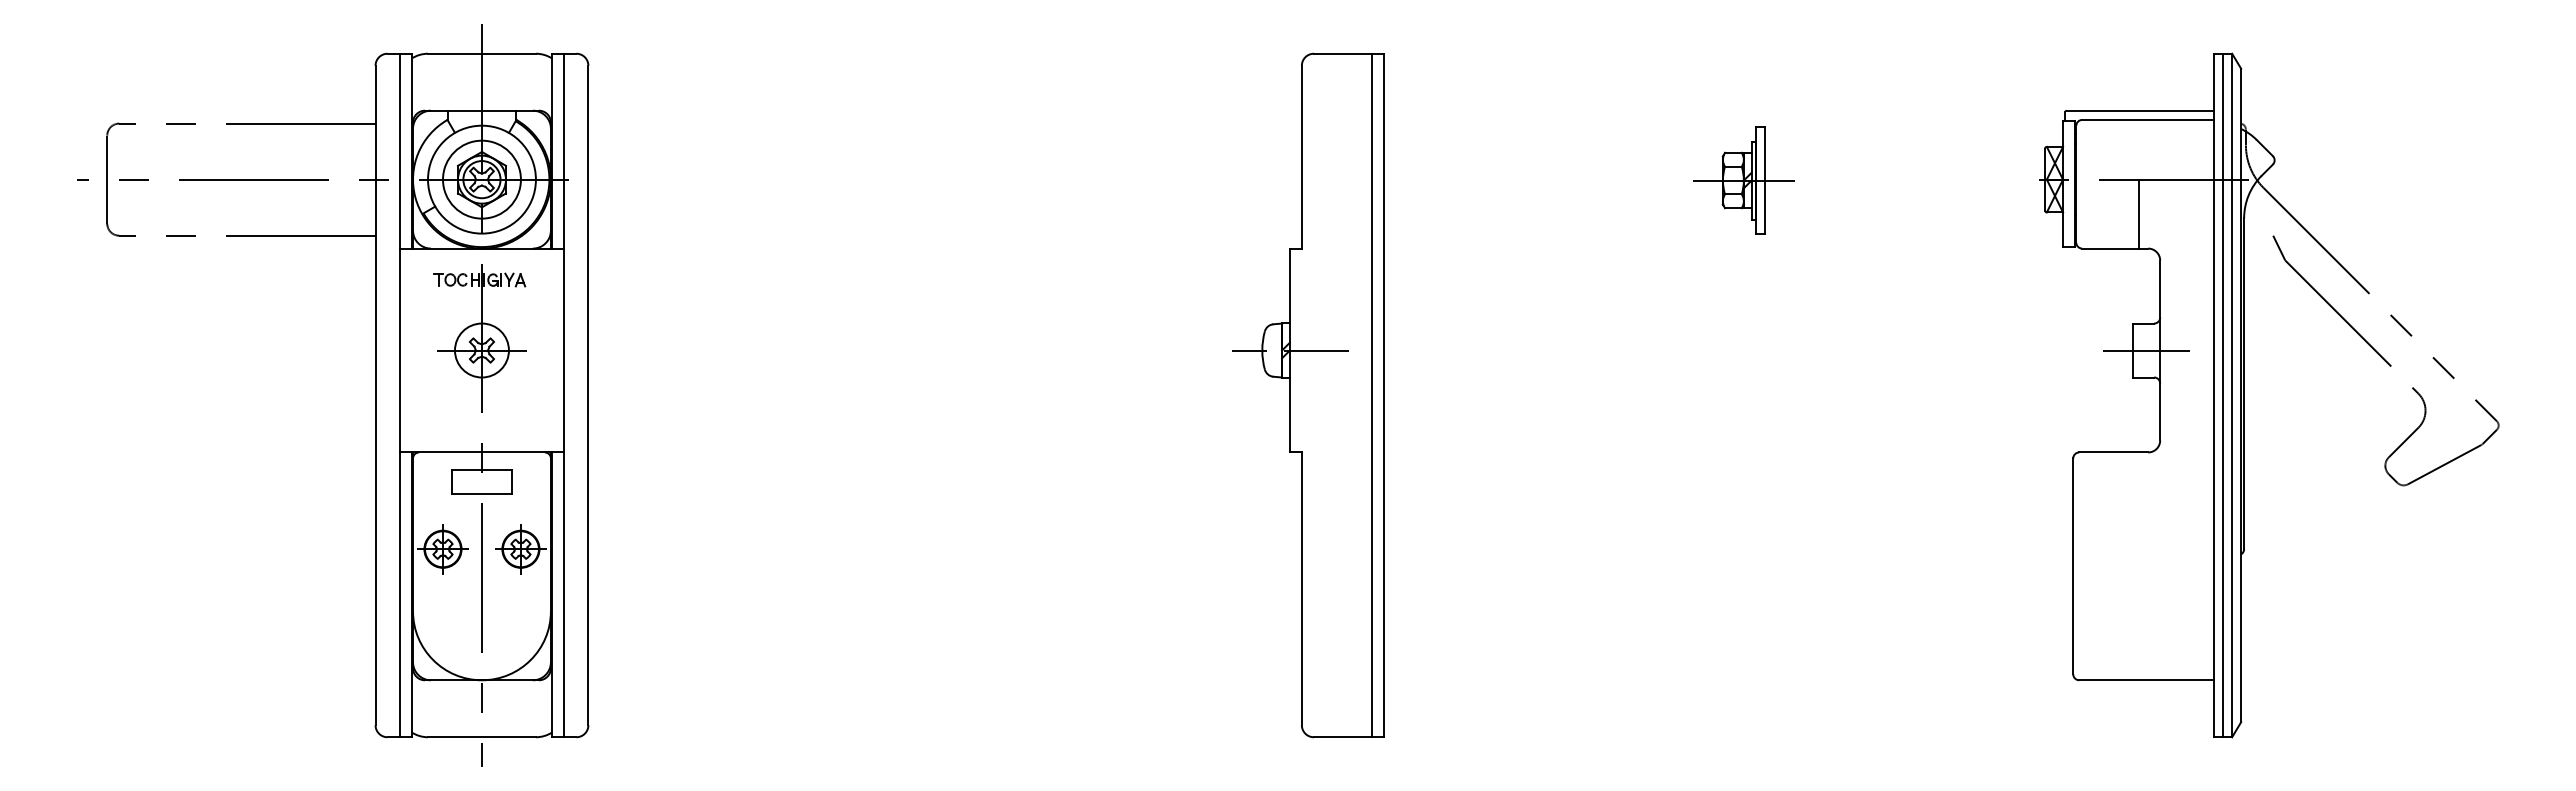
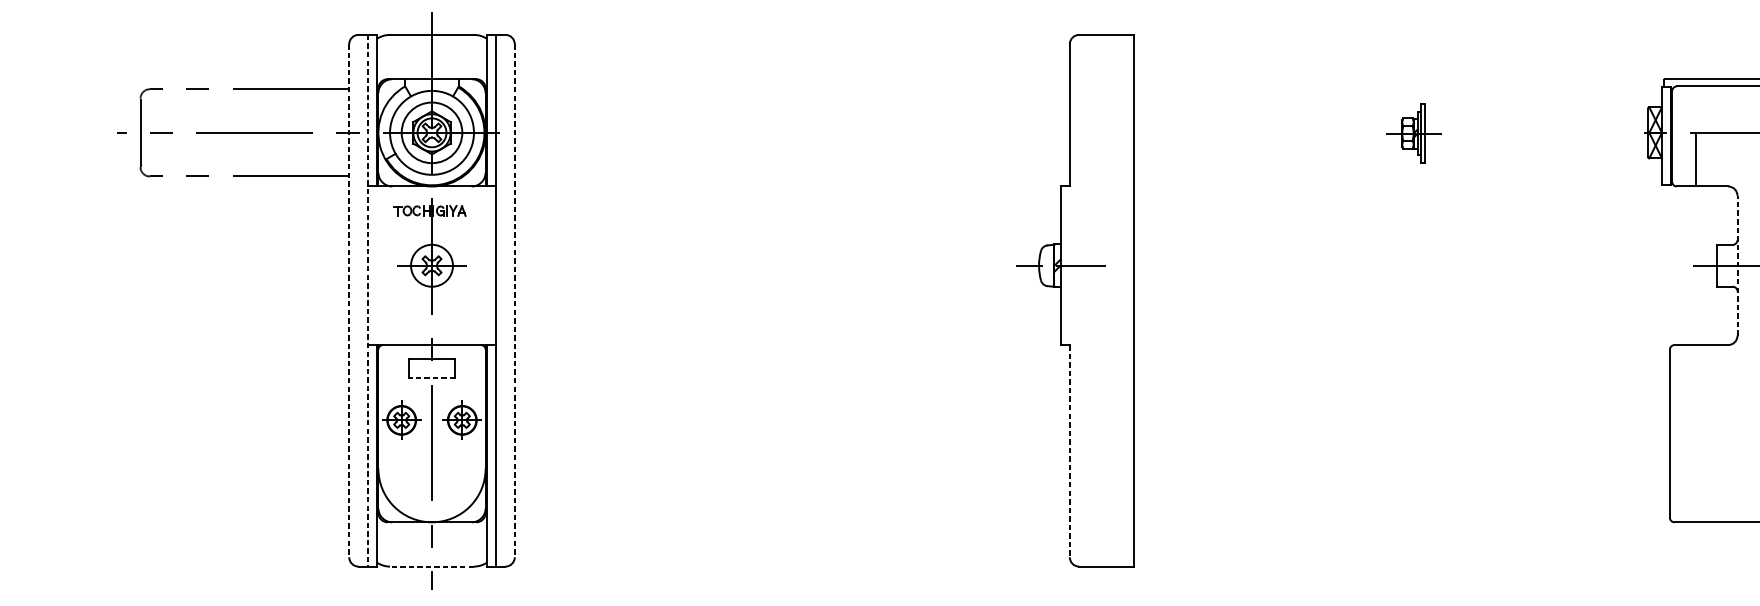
part: (1743, 180) -> (1413, 133), size x0.7
line: (2139, 213) -> (1696, 159), moved
line: (2160, 350) -> (1737, 265), solid -> dashed
line: (375, 395) -> (349, 300), solid -> dashed
line: (399, 395) -> (367, 300), solid -> dashed
line: (588, 395) -> (514, 300), solid -> dashed
line: (1372, 395) -> (1124, 300), removed
line: (481, 494) -> (431, 377), solid -> dashed
line: (1301, 589) -> (1069, 451), solid -> dashed
line: (481, 737) -> (431, 566), solid -> dashed

